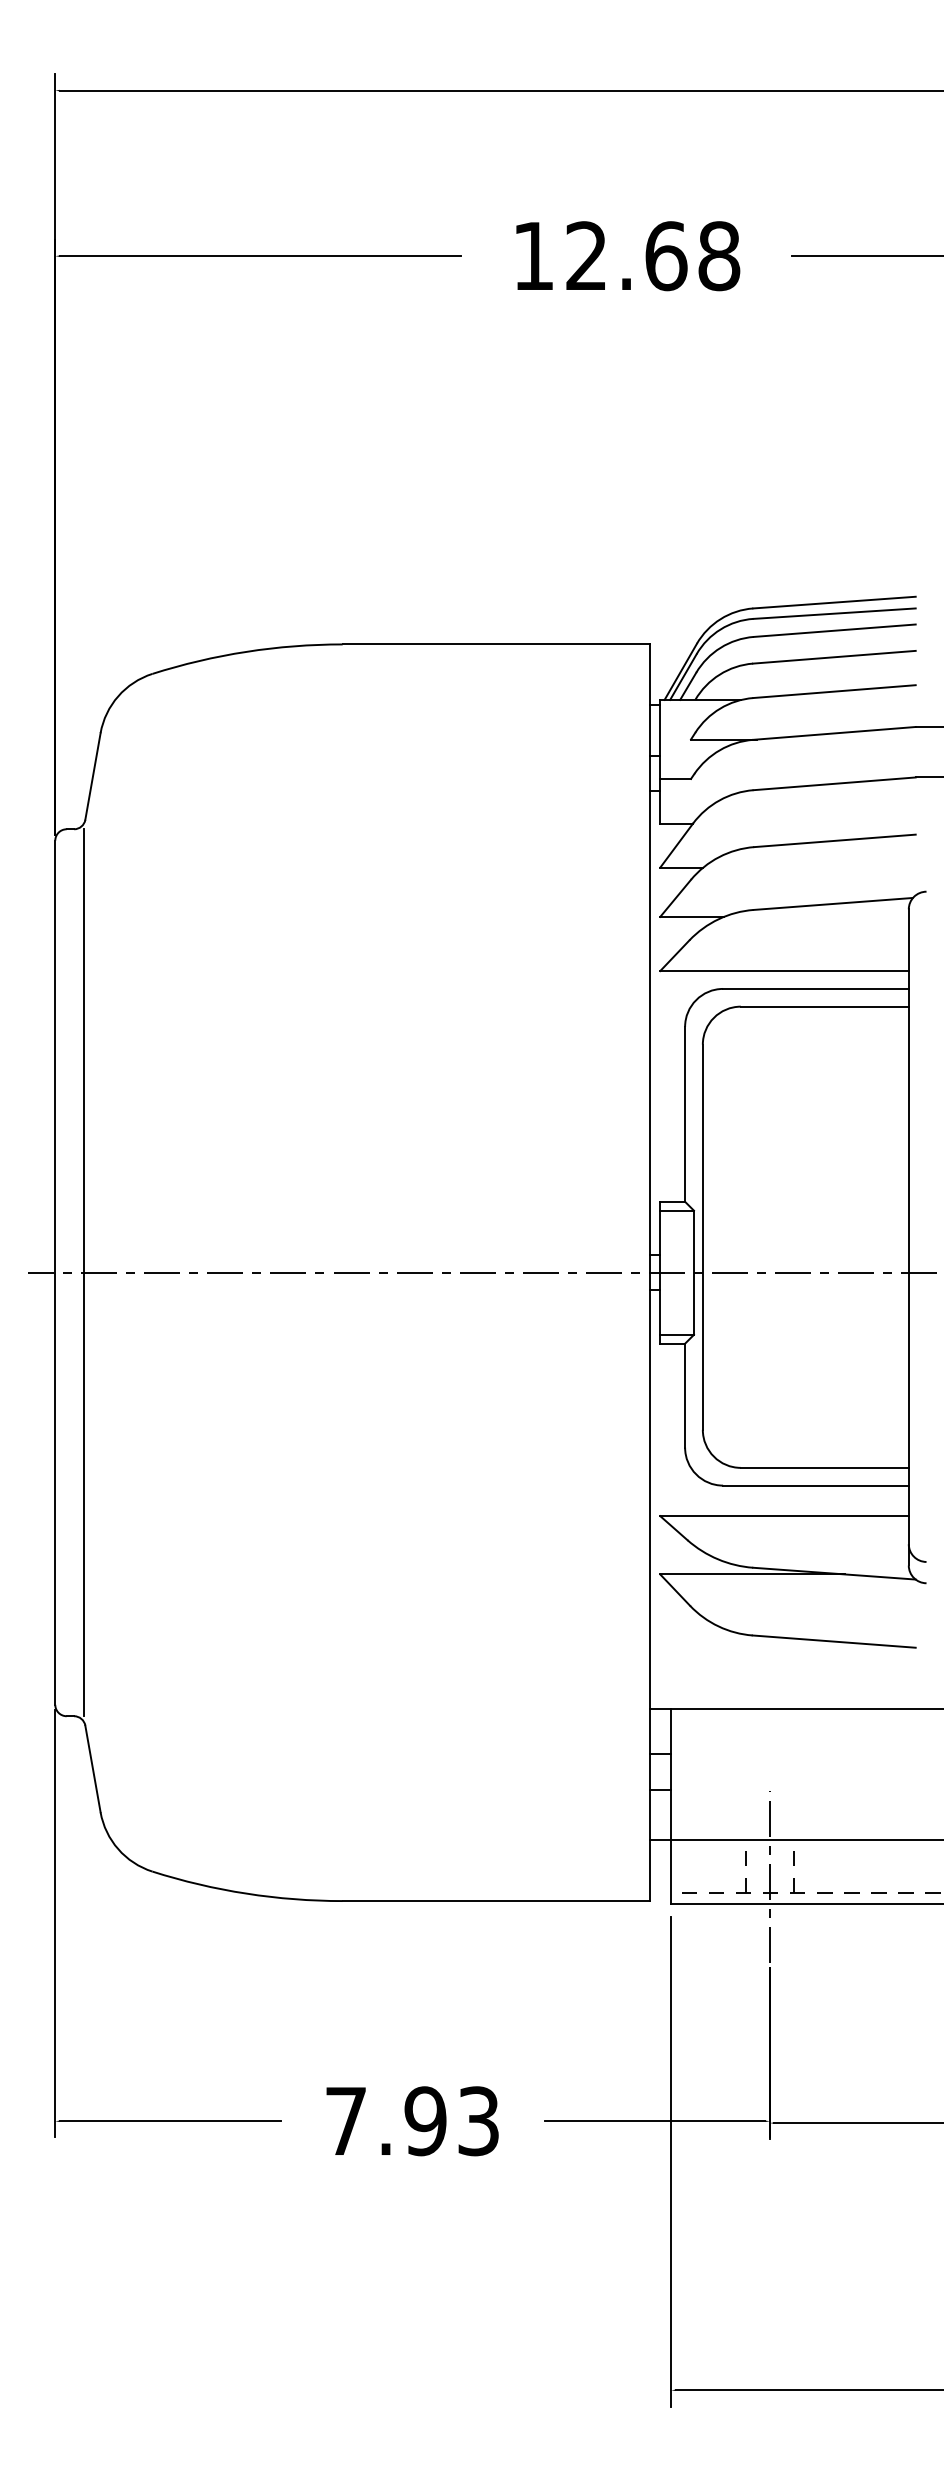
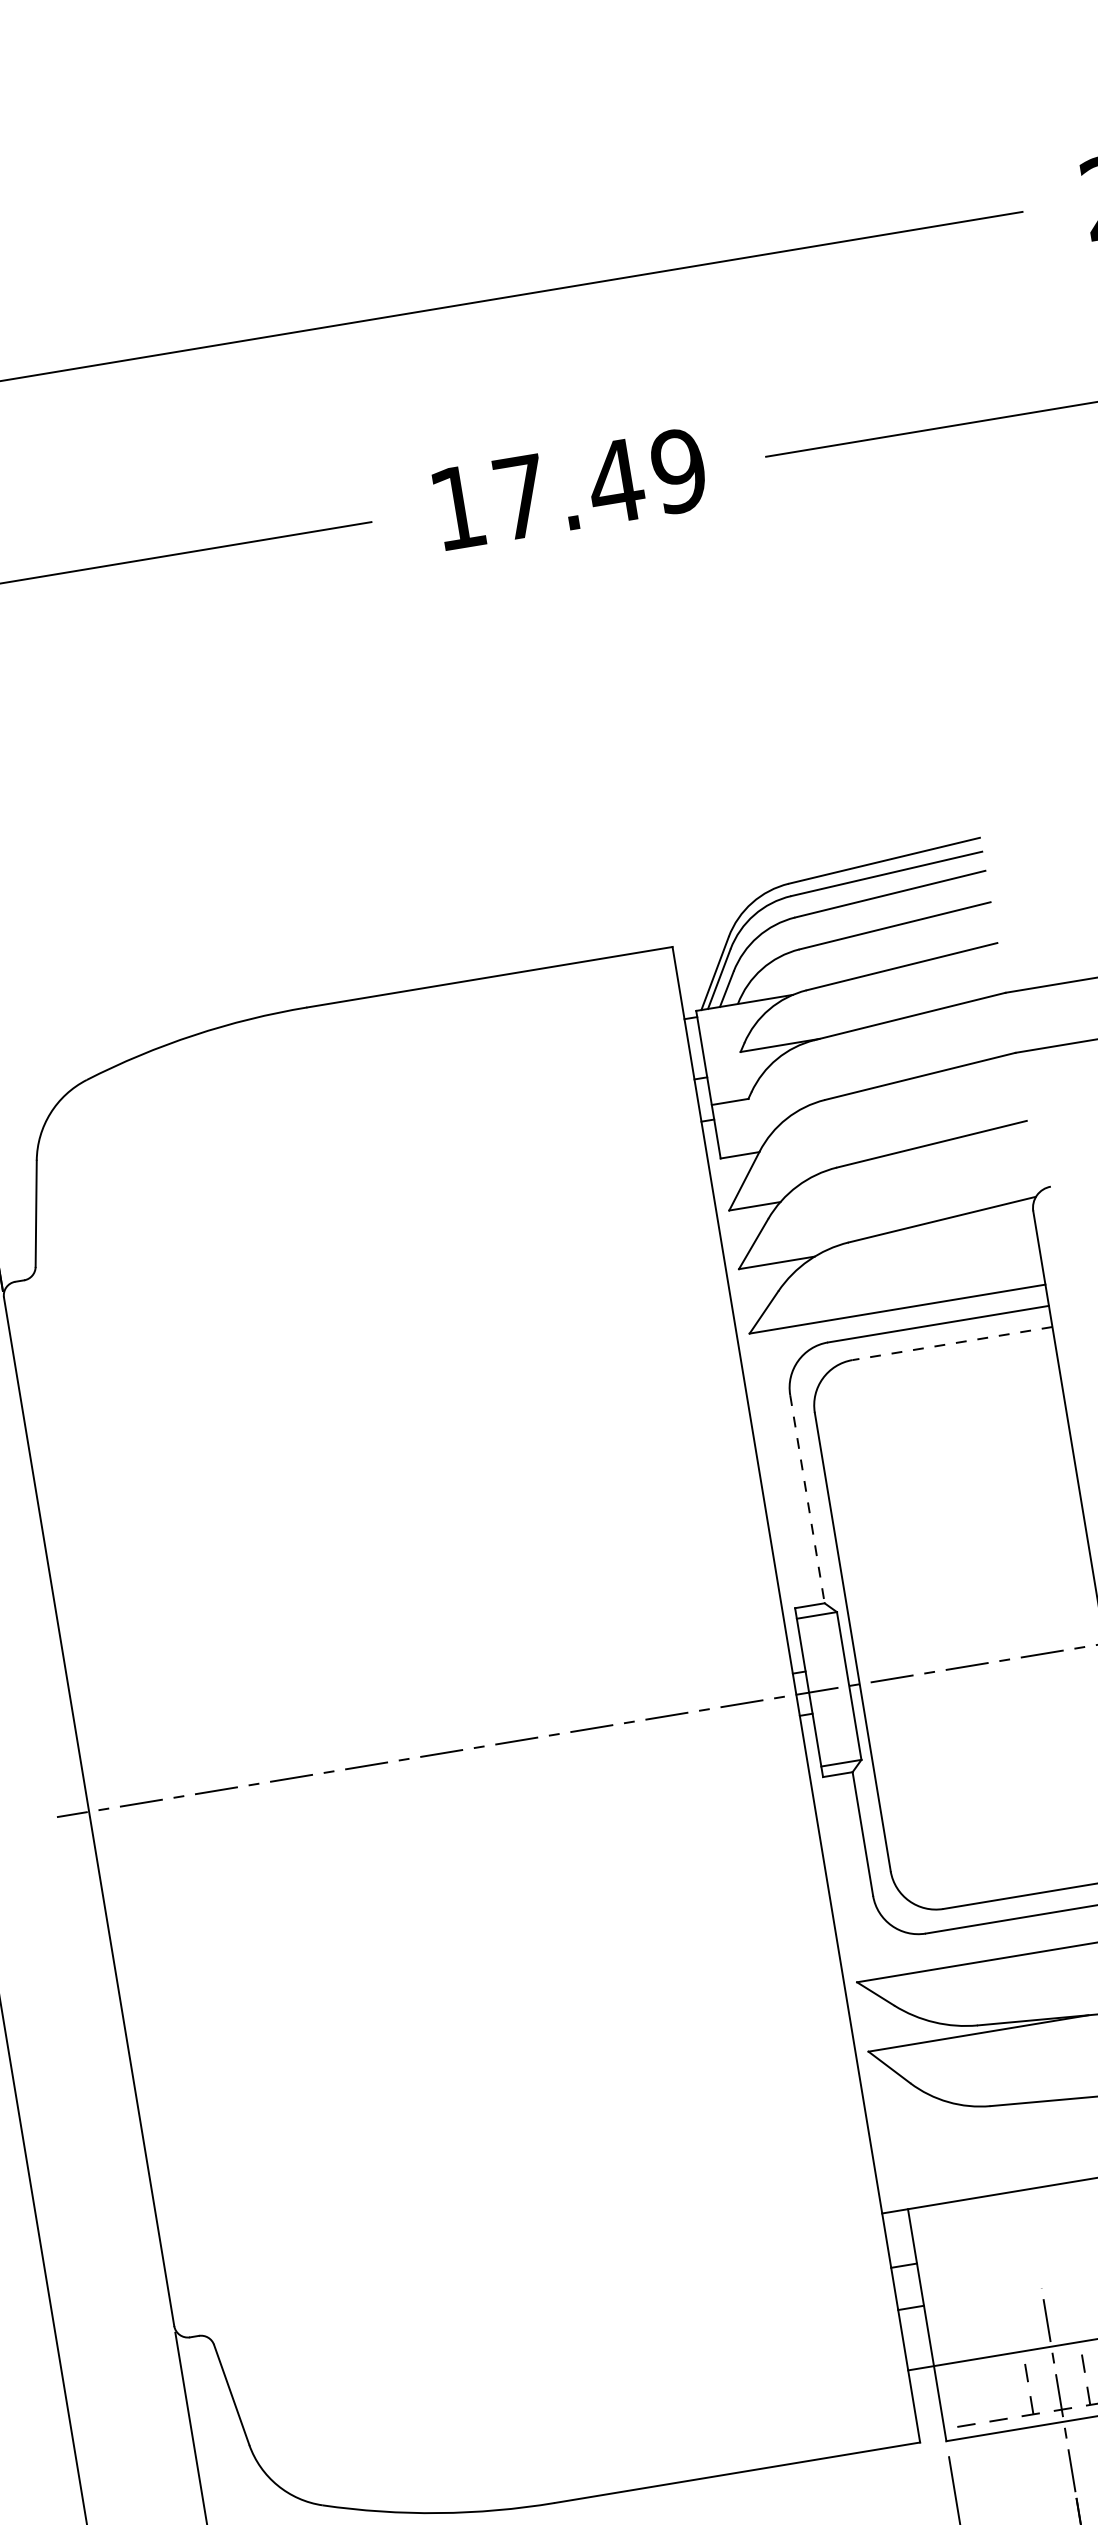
text: (653, 256) -> (600, 484), 12.68 -> 17.49
line: (824, 1006) -> (952, 1343), solid -> dashed
line: (685, 1114) -> (807, 1499), solid -> dashed
line: (83, 1272) -> (122, 1805), removed

